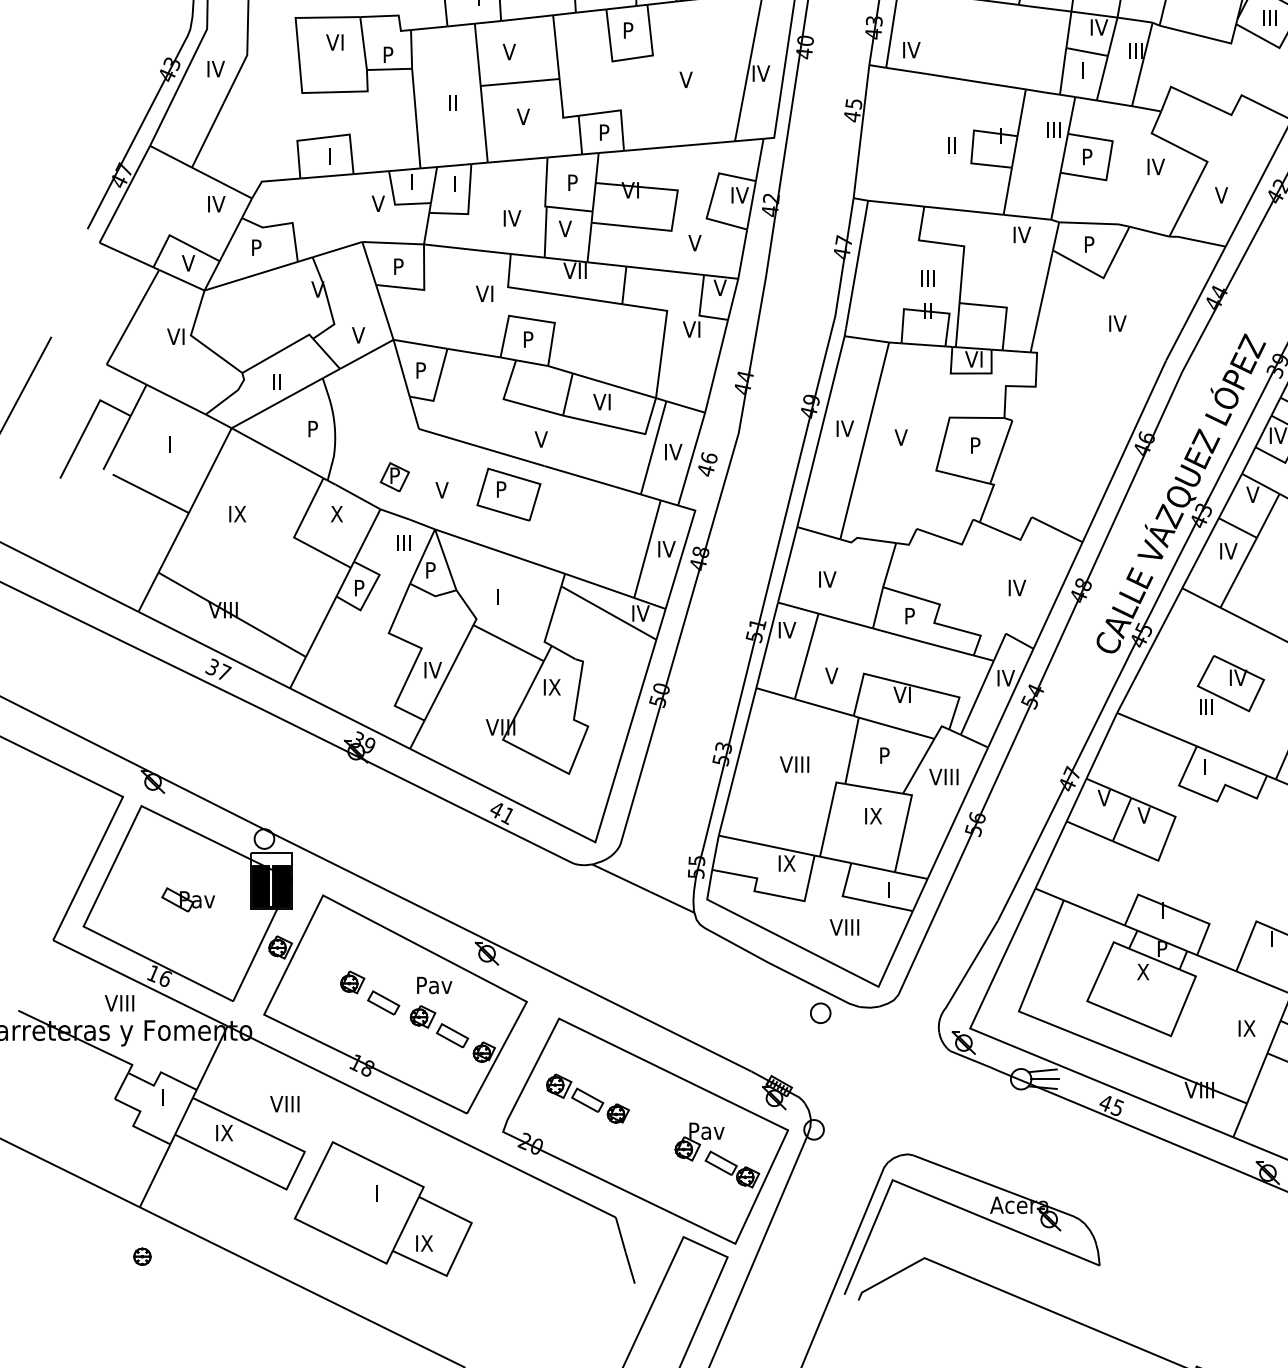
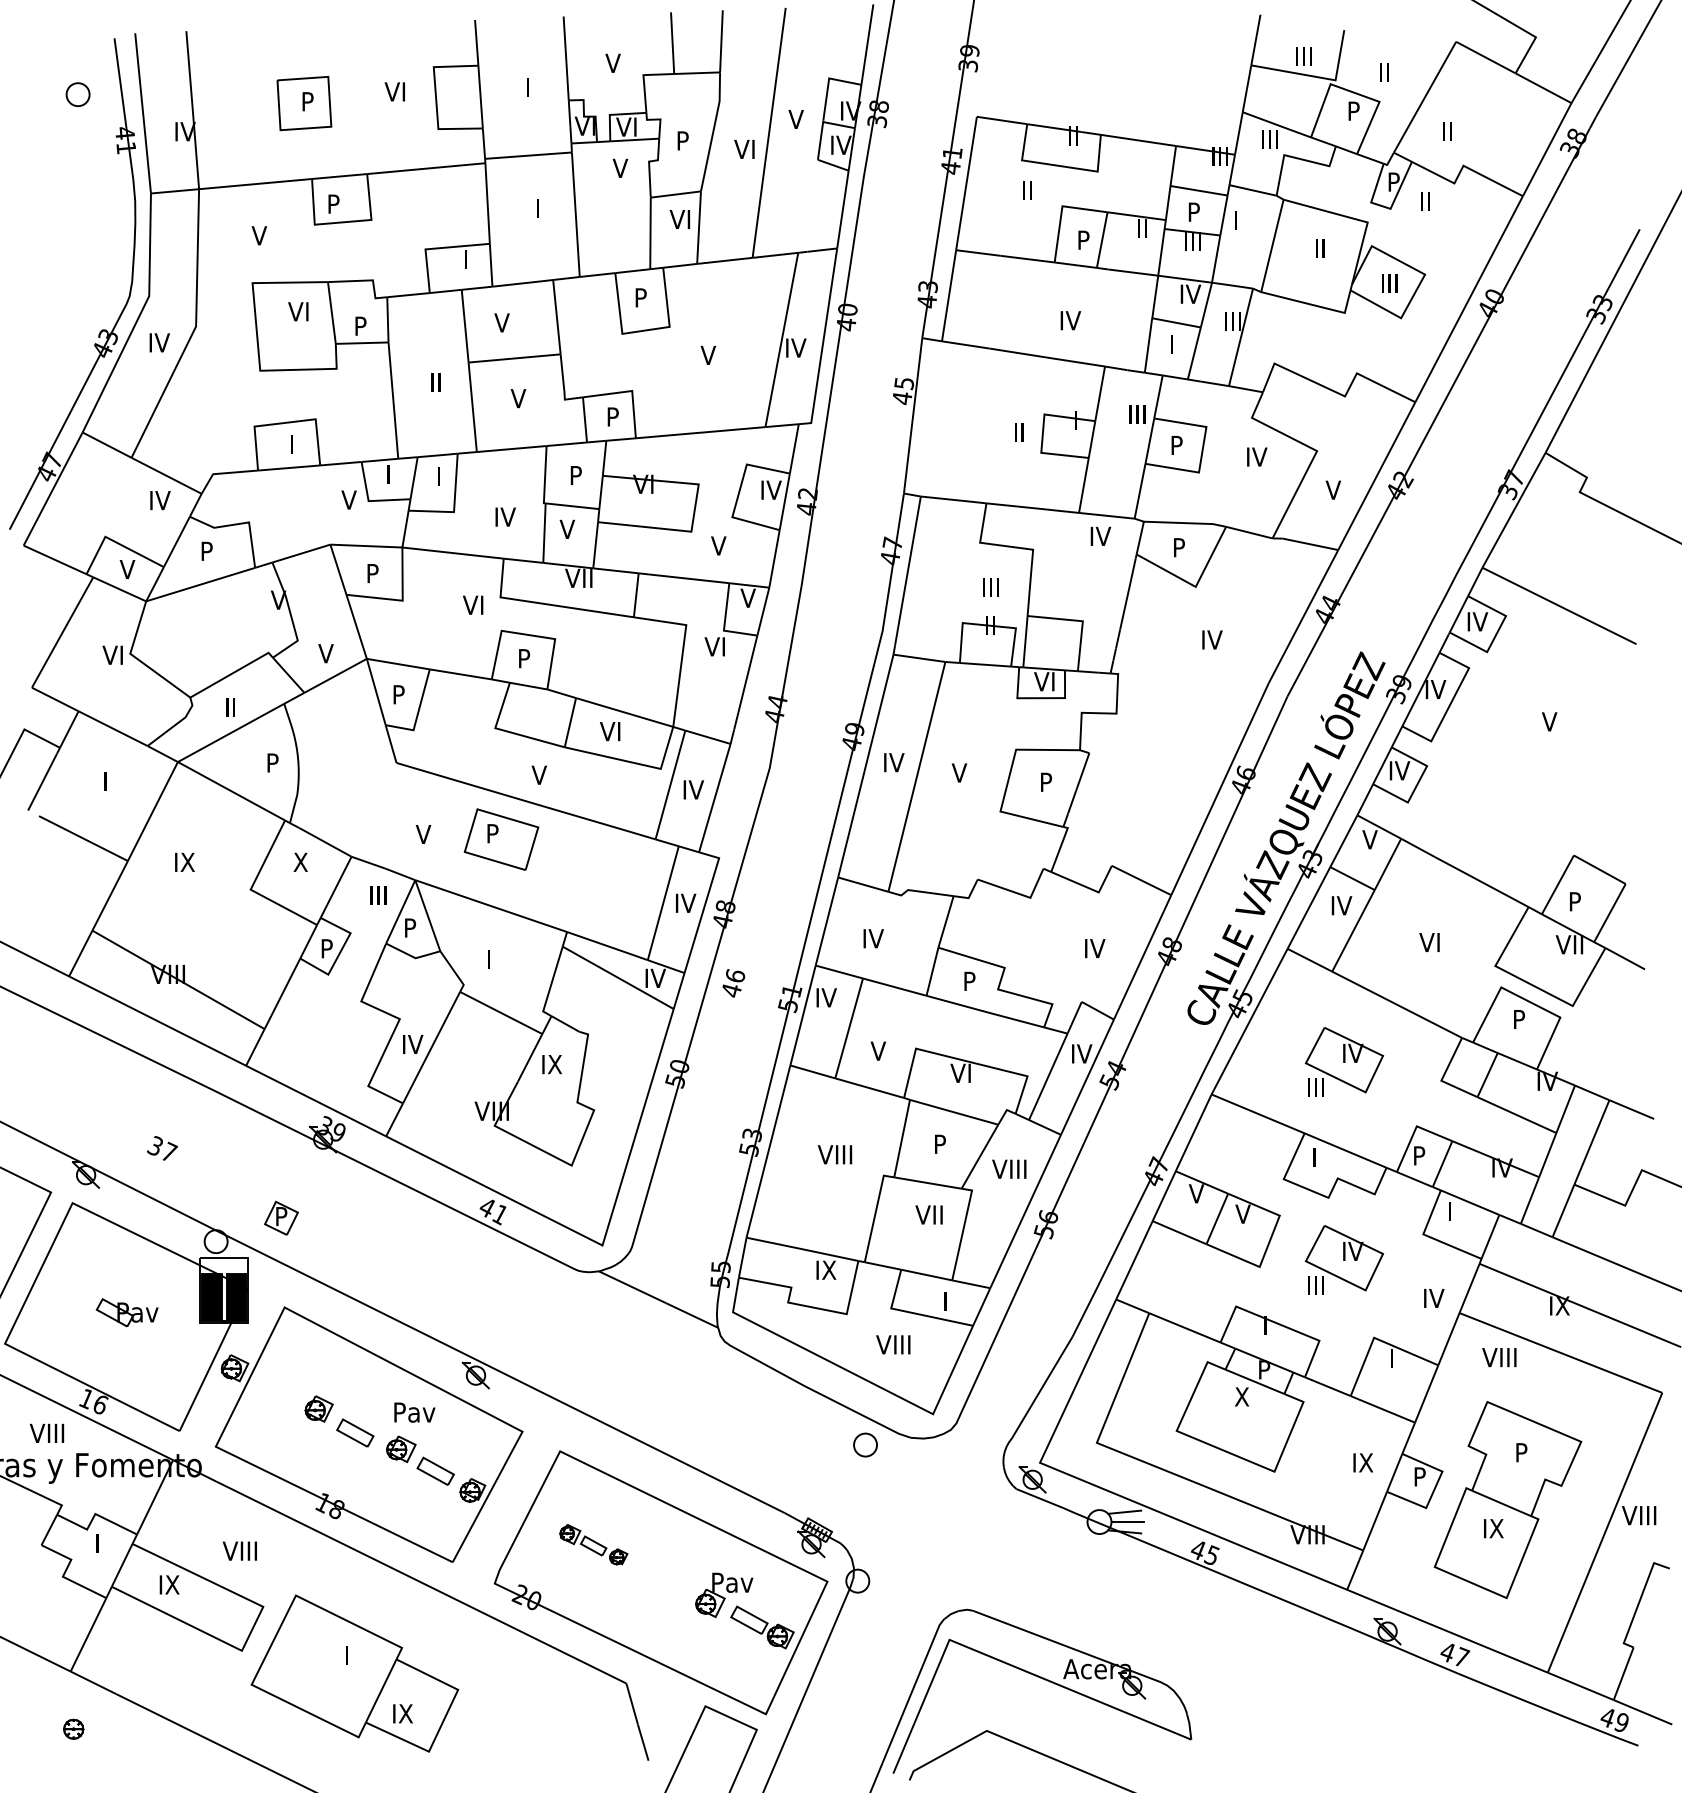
text: (911, 49) -> (1070, 320), moved
text: (707, 464) -> (733, 983), moved
part: (394, 476) -> (281, 1217), moved
text: (218, 669) -> (162, 1148), moved
text: (874, 815) -> (928, 1214), IX -> VII
part: (1231, 854) -> (1344, 1259), added
part: (587, 1098) -> (593, 1544), size x0.7

